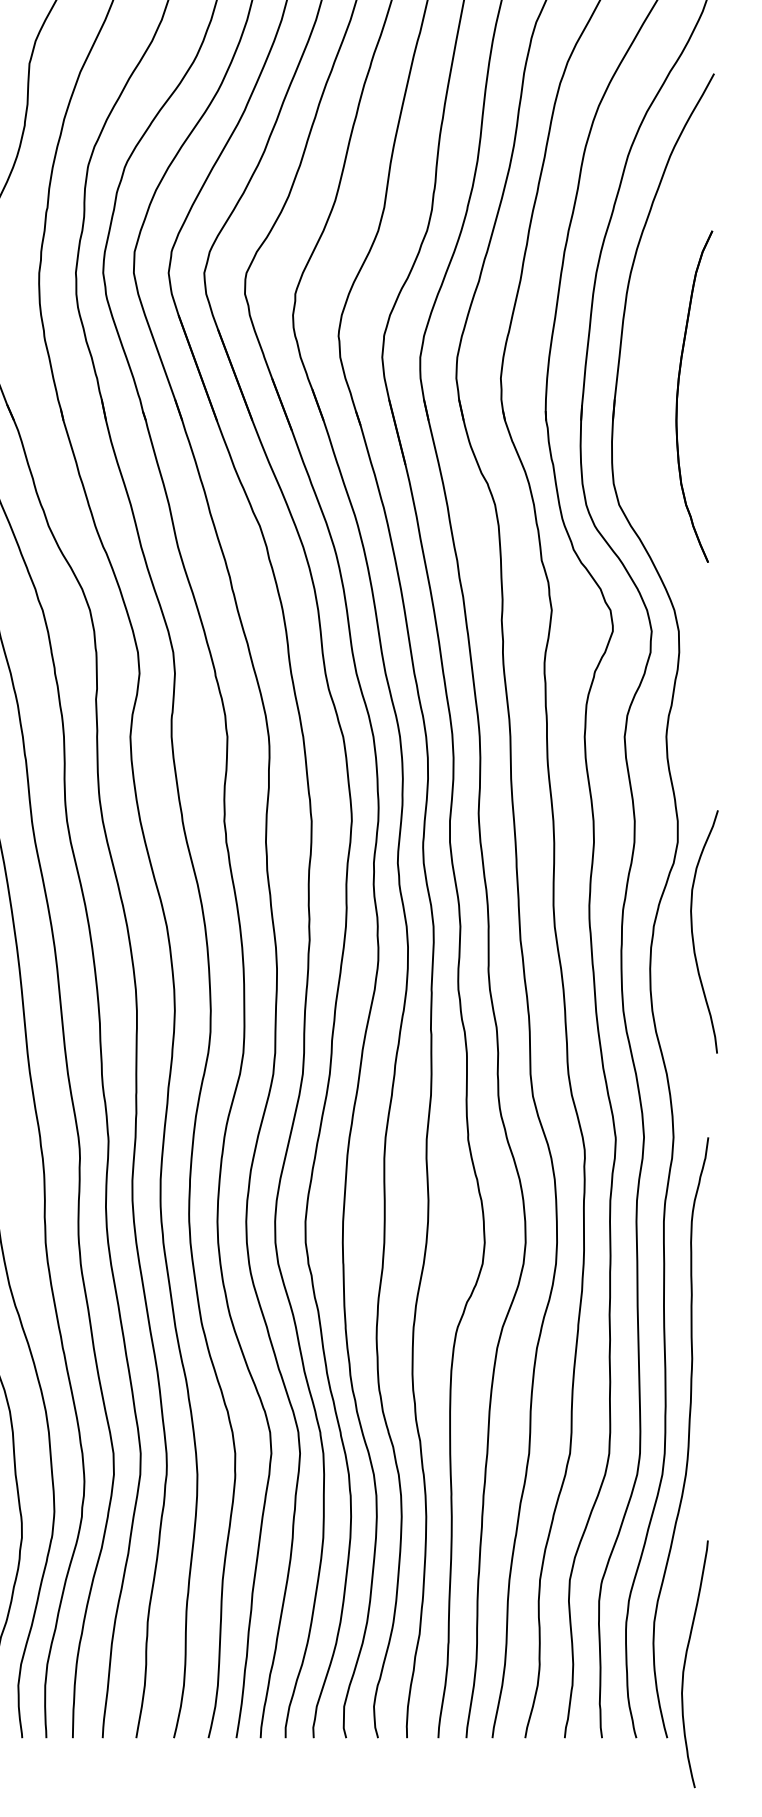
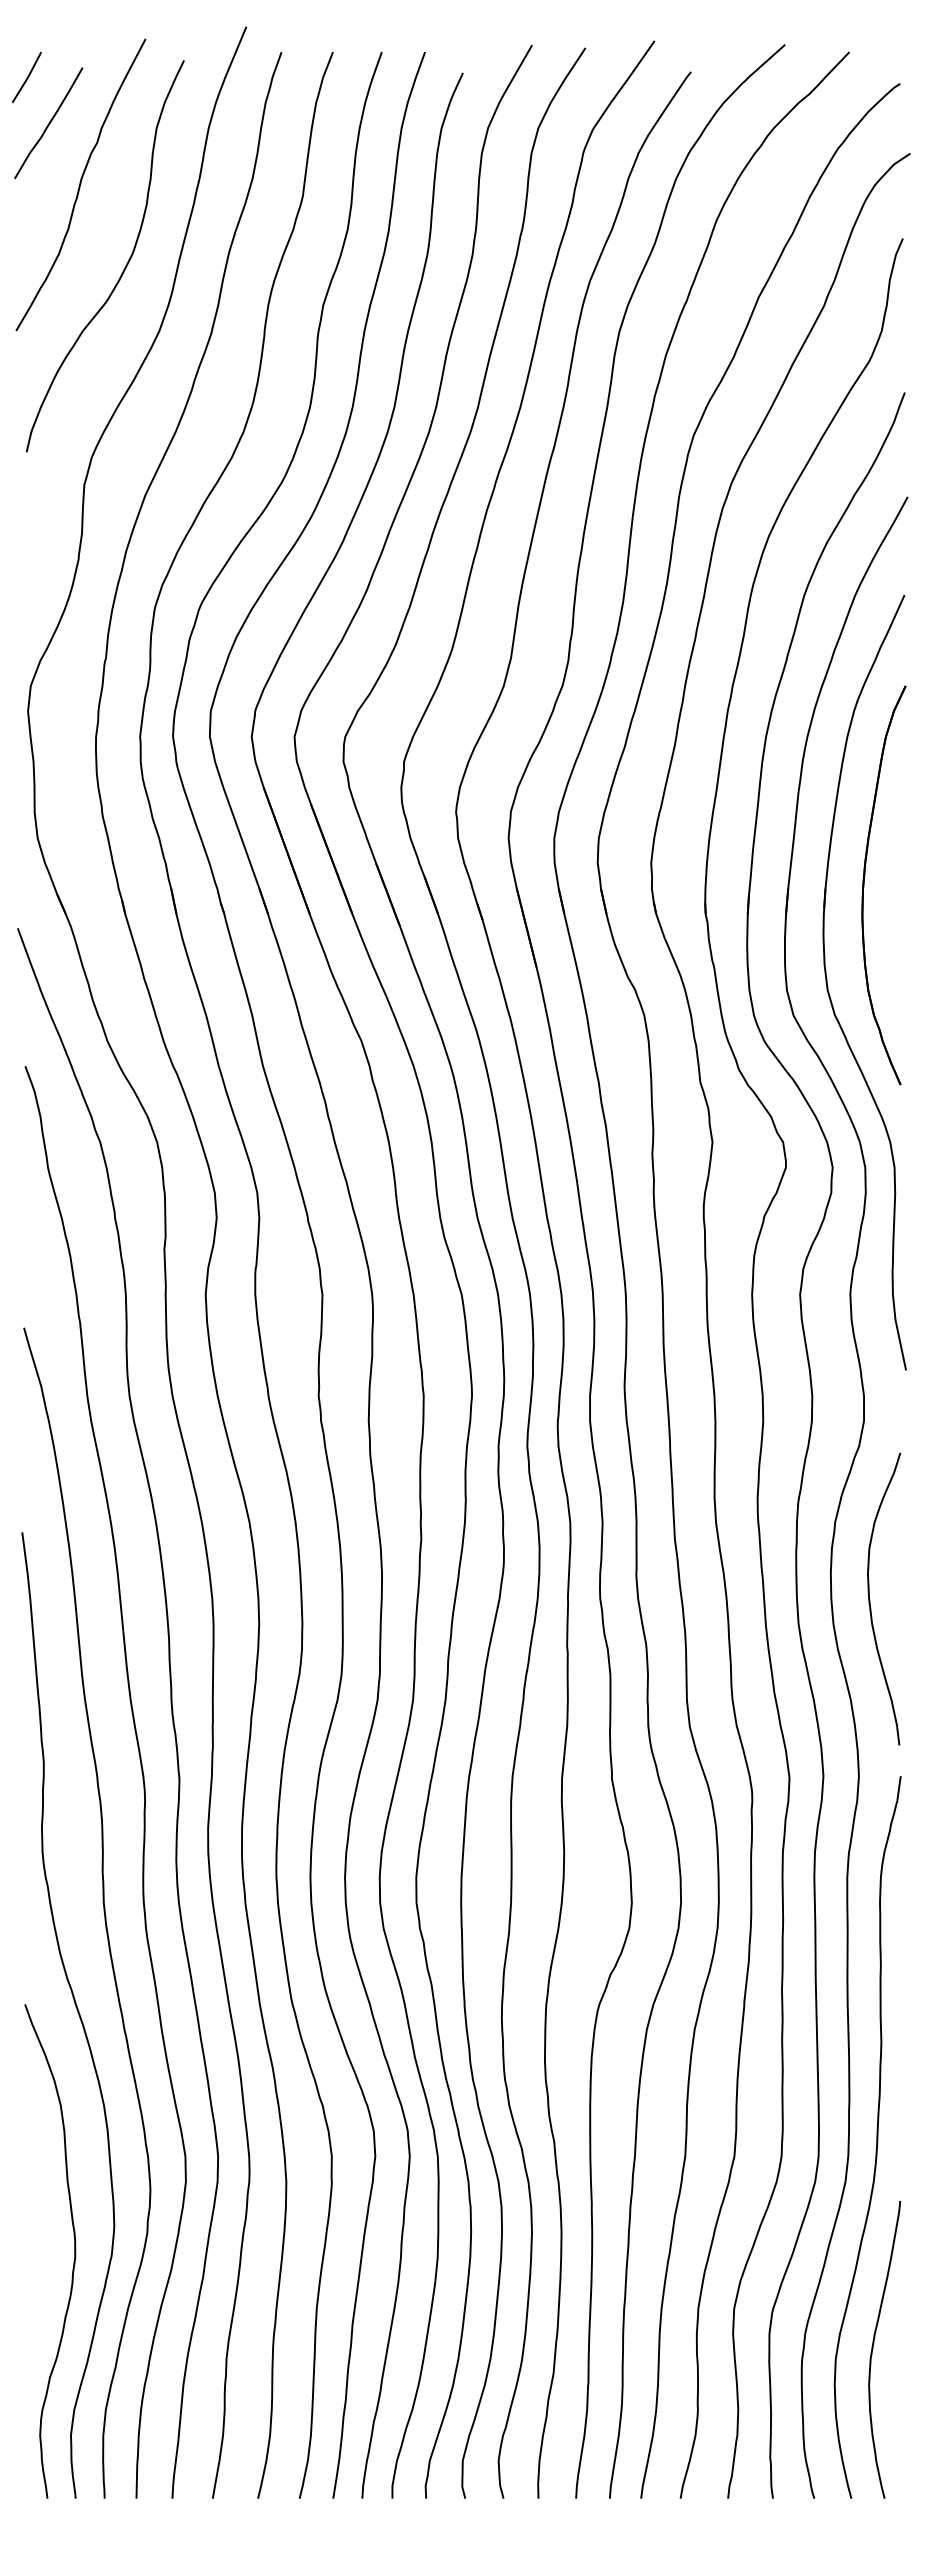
part: (648, 480) -> (828, 986), added
curve: (693, 932) -> (870, 1599), moved
curve: (685, 1663) -> (873, 2349), moved

